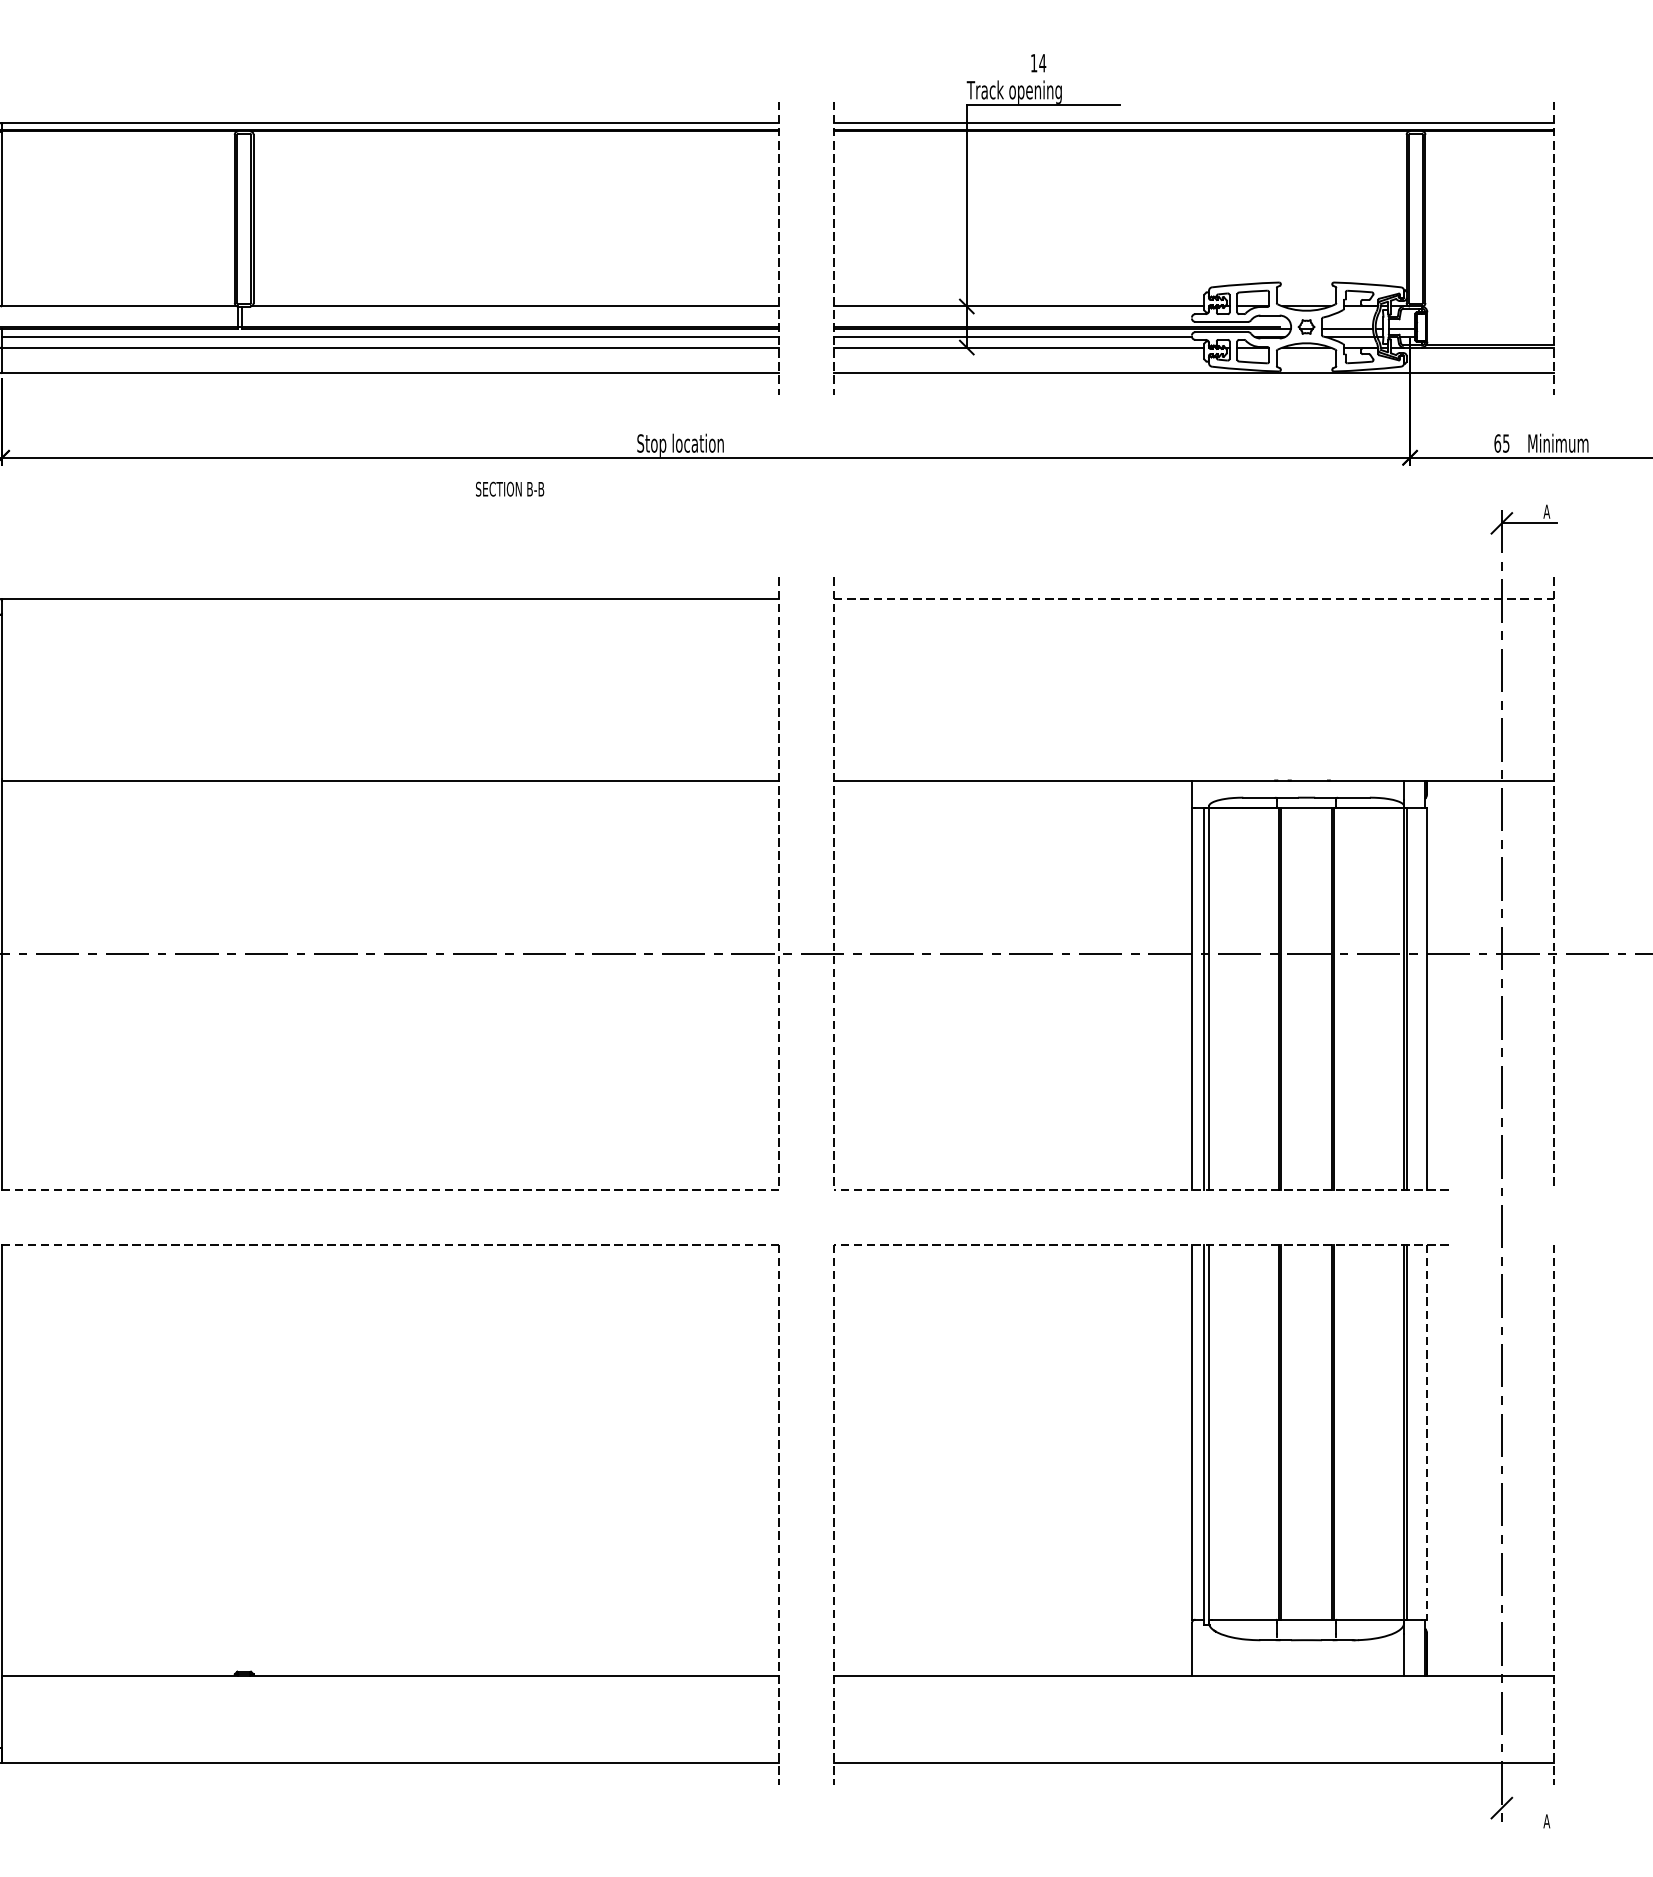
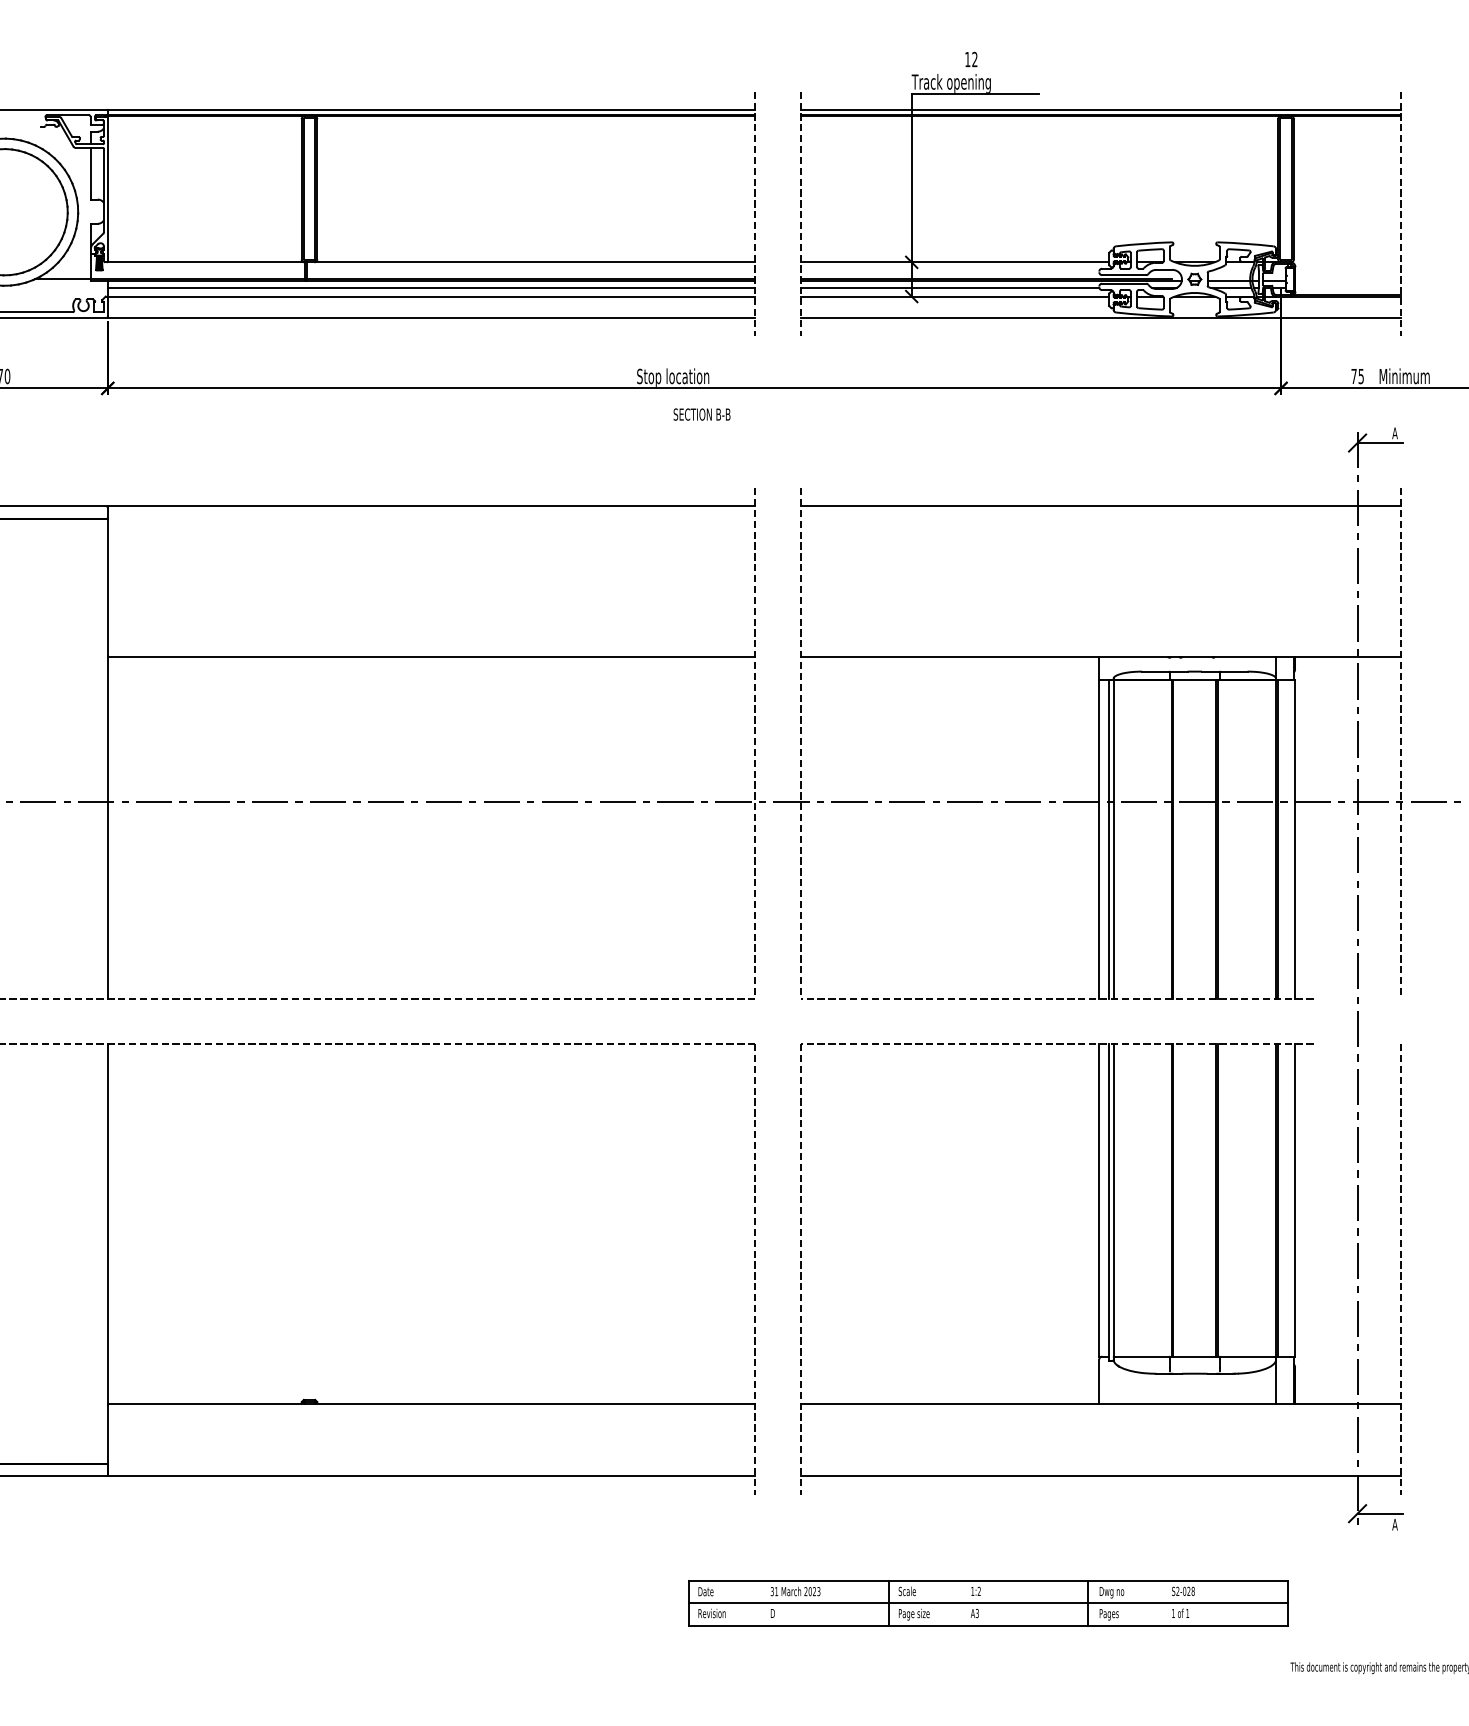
text: (1042, 63) -> (974, 59), 14 -> 12
text: (1496, 443) -> (1353, 376), 65 -> 75
text: (509, 489) -> (701, 414), moved
line: (1193, 599) -> (1100, 506), dashed -> solid
line: (1427, 1432) -> (1295, 1200), dashed -> solid
line: (1529, 1807) -> (1380, 1513), added

